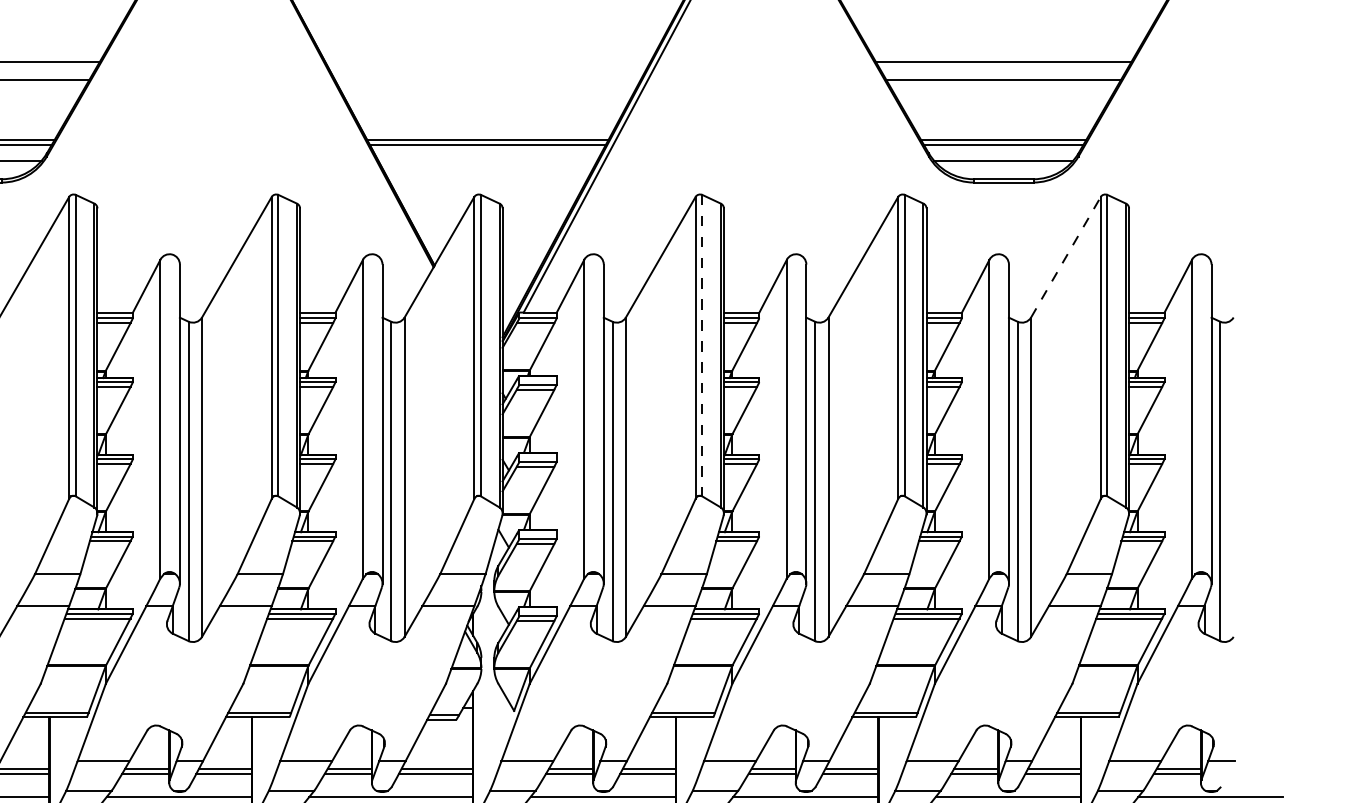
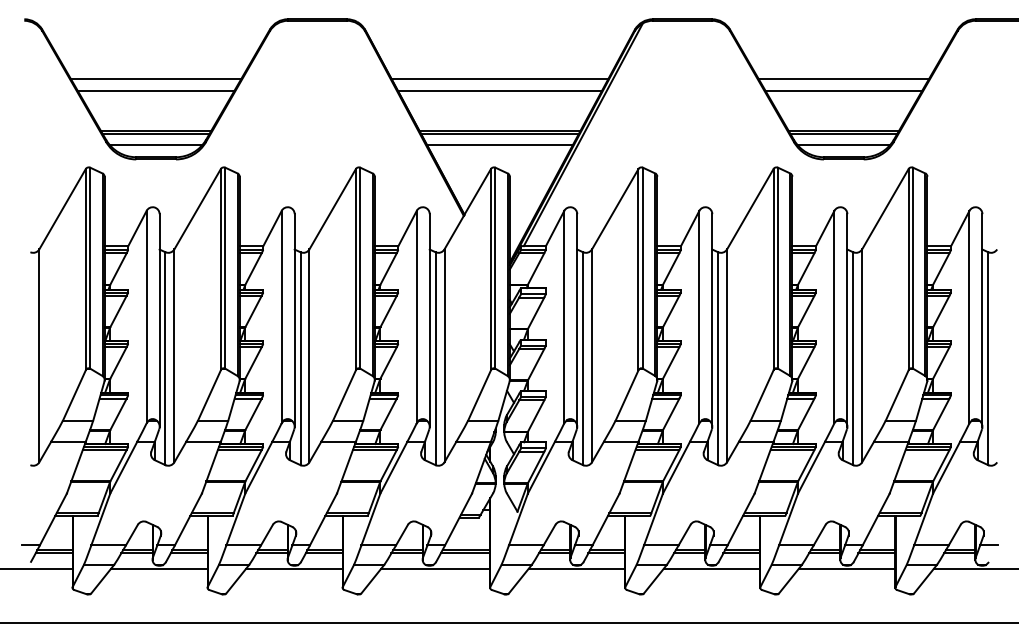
line: (487, 62) -> (499, 79), added
line: (487, 80) -> (499, 91), added
line: (487, 160) -> (499, 144), added
line: (1066, 256) -> (885, 208), dashed -> solid
line: (701, 346) -> (642, 268), dashed -> solid

